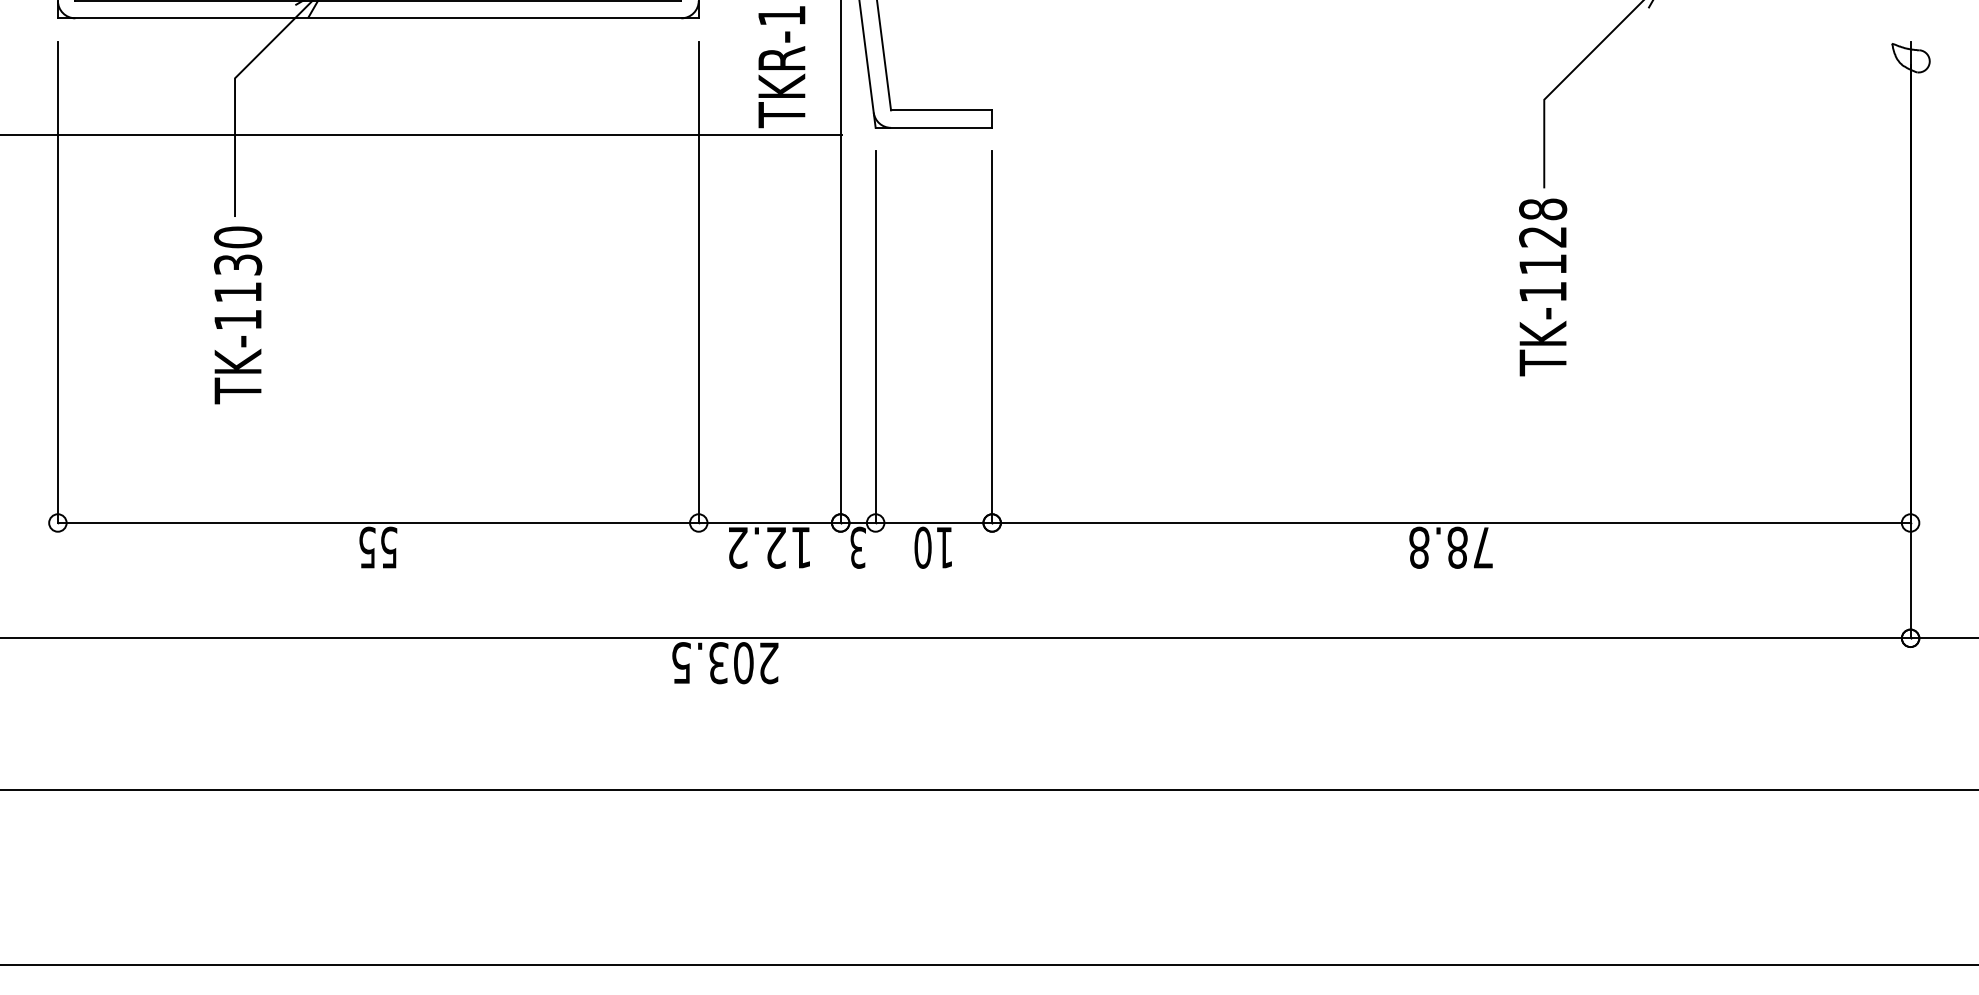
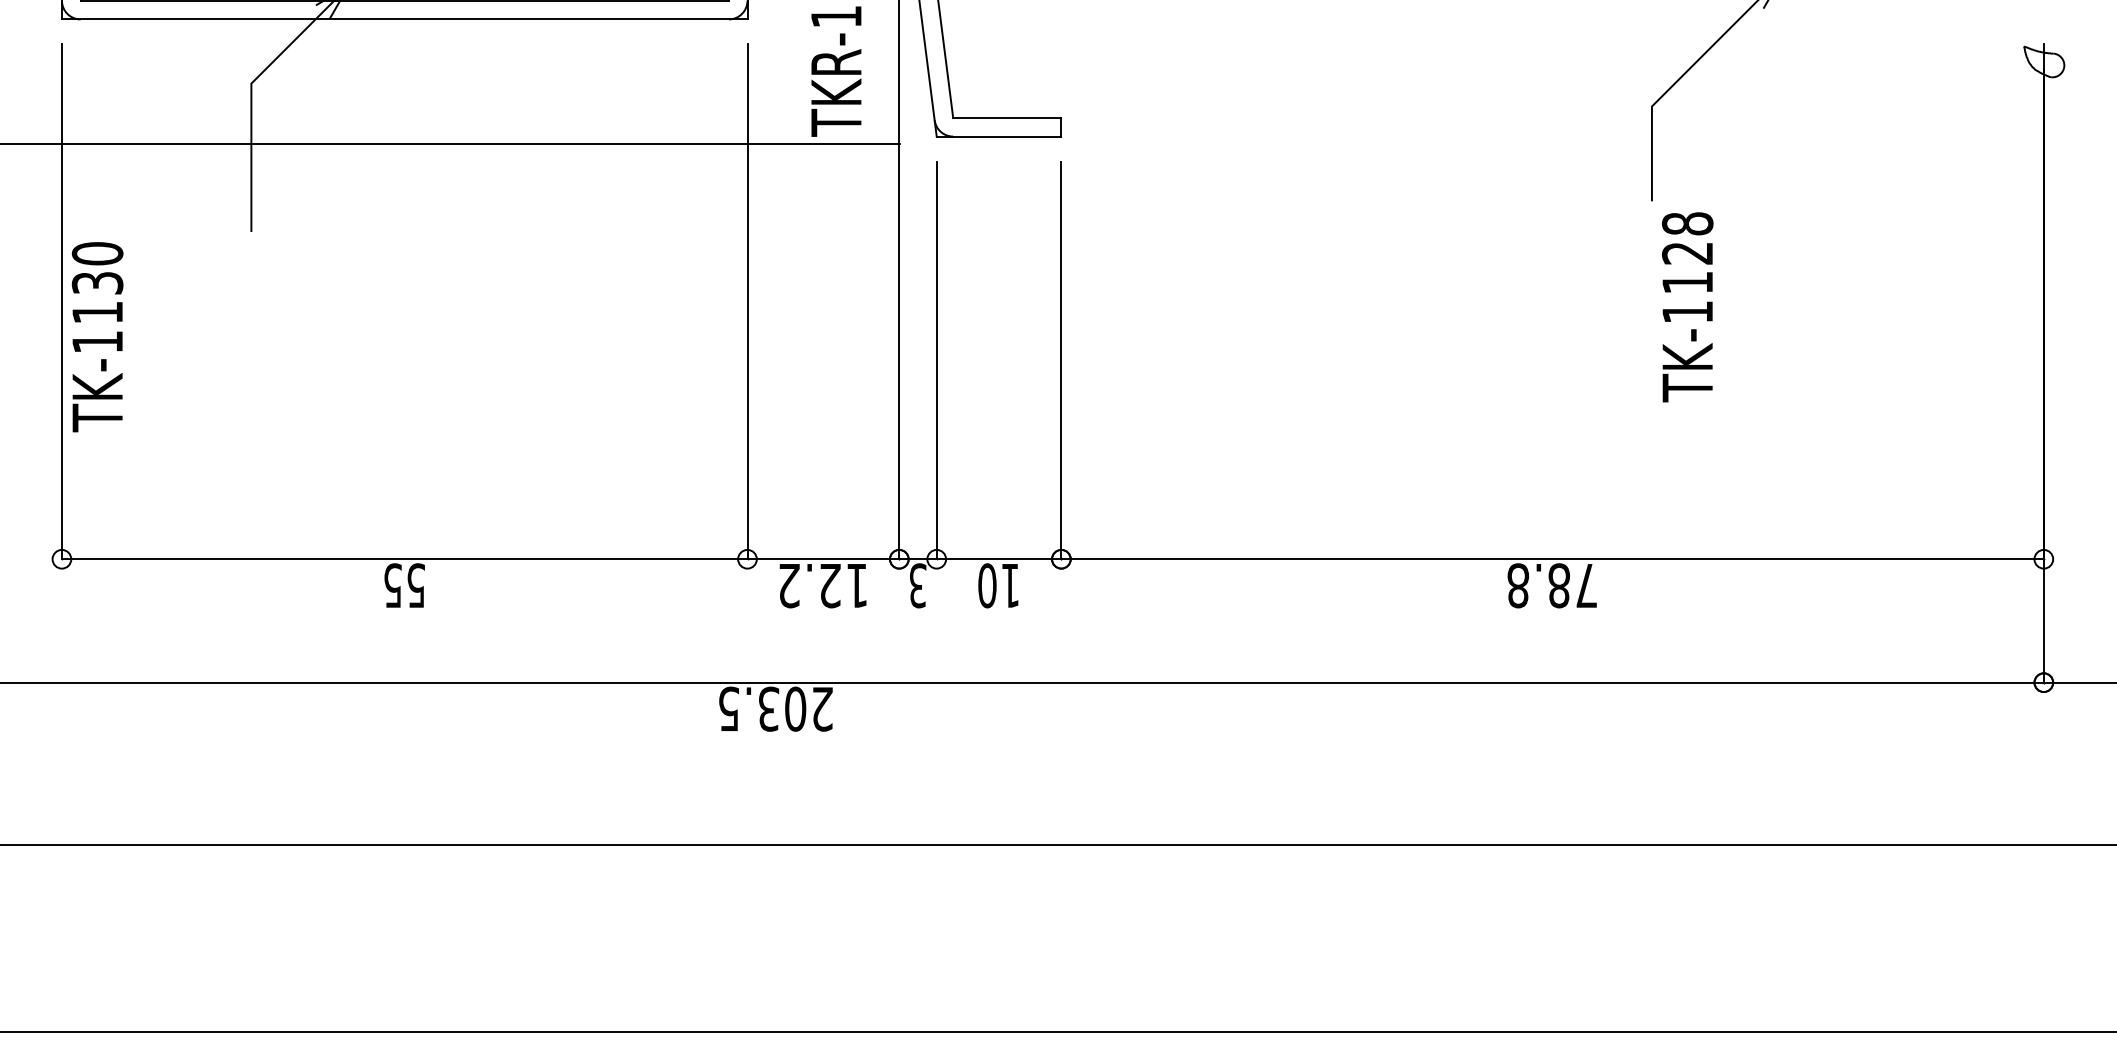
text: (1542, 287) -> (1687, 307), moved
text: (237, 315) -> (97, 337), moved

